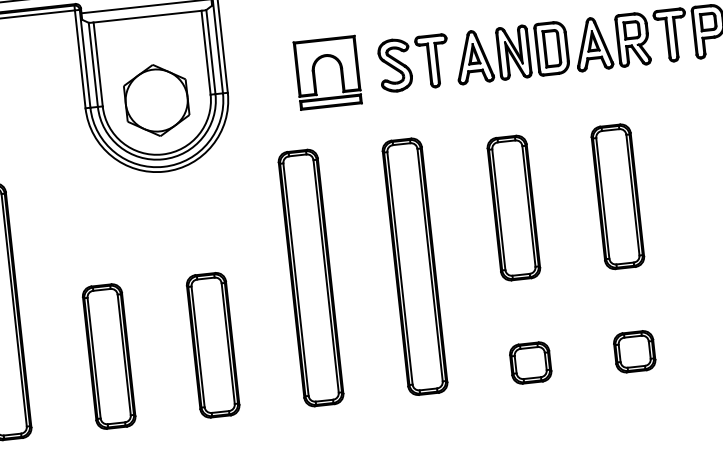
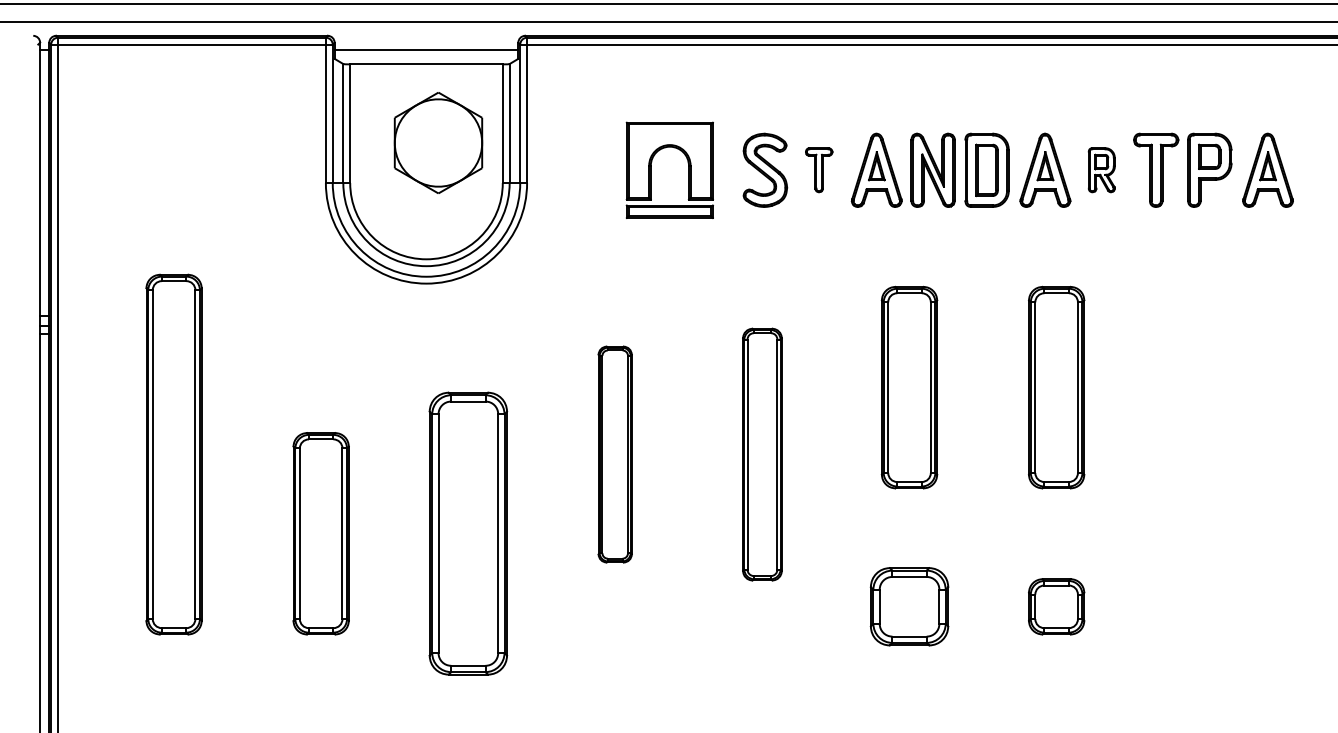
part: (632, 39) -> (1101, 169), size x0.6
part: (433, 60) -> (819, 169), size x0.6
part: (156, 100) -> (438, 142), moved
part: (415, 266) -> (762, 454), size x0.7
part: (310, 278) -> (614, 454), size x0.6
part: (212, 345) -> (467, 533), size x1.4
part: (530, 362) -> (909, 606), size x1.4

